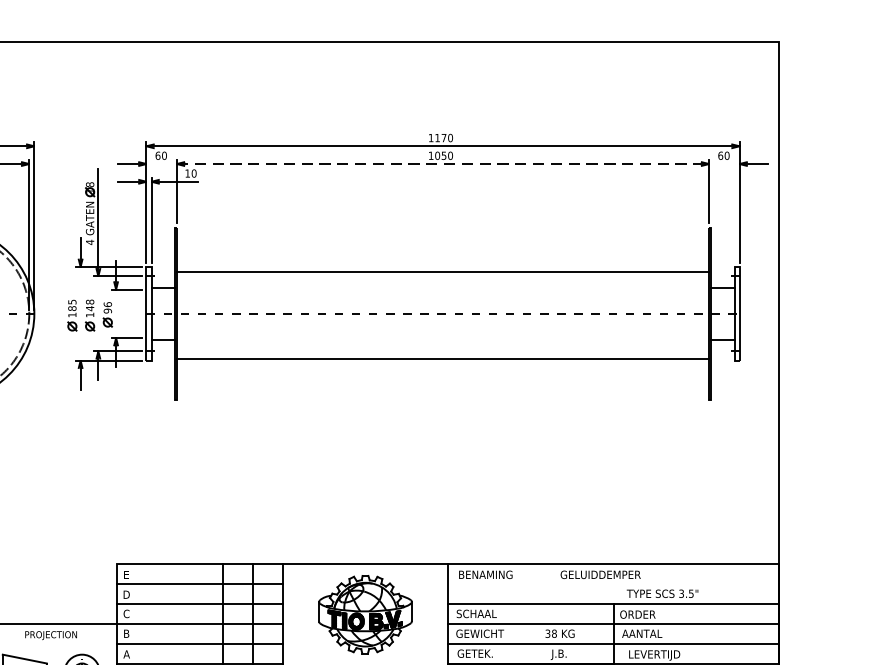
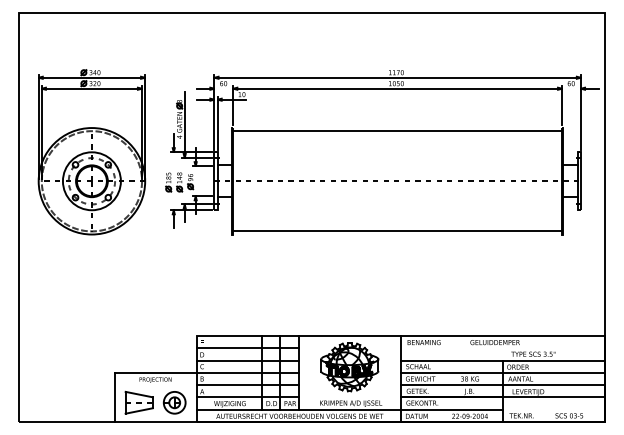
line: (444, 163) -> (398, 88), dashed -> solid
line: (442, 272) -> (397, 131), moved
line: (442, 359) -> (397, 231), moved

